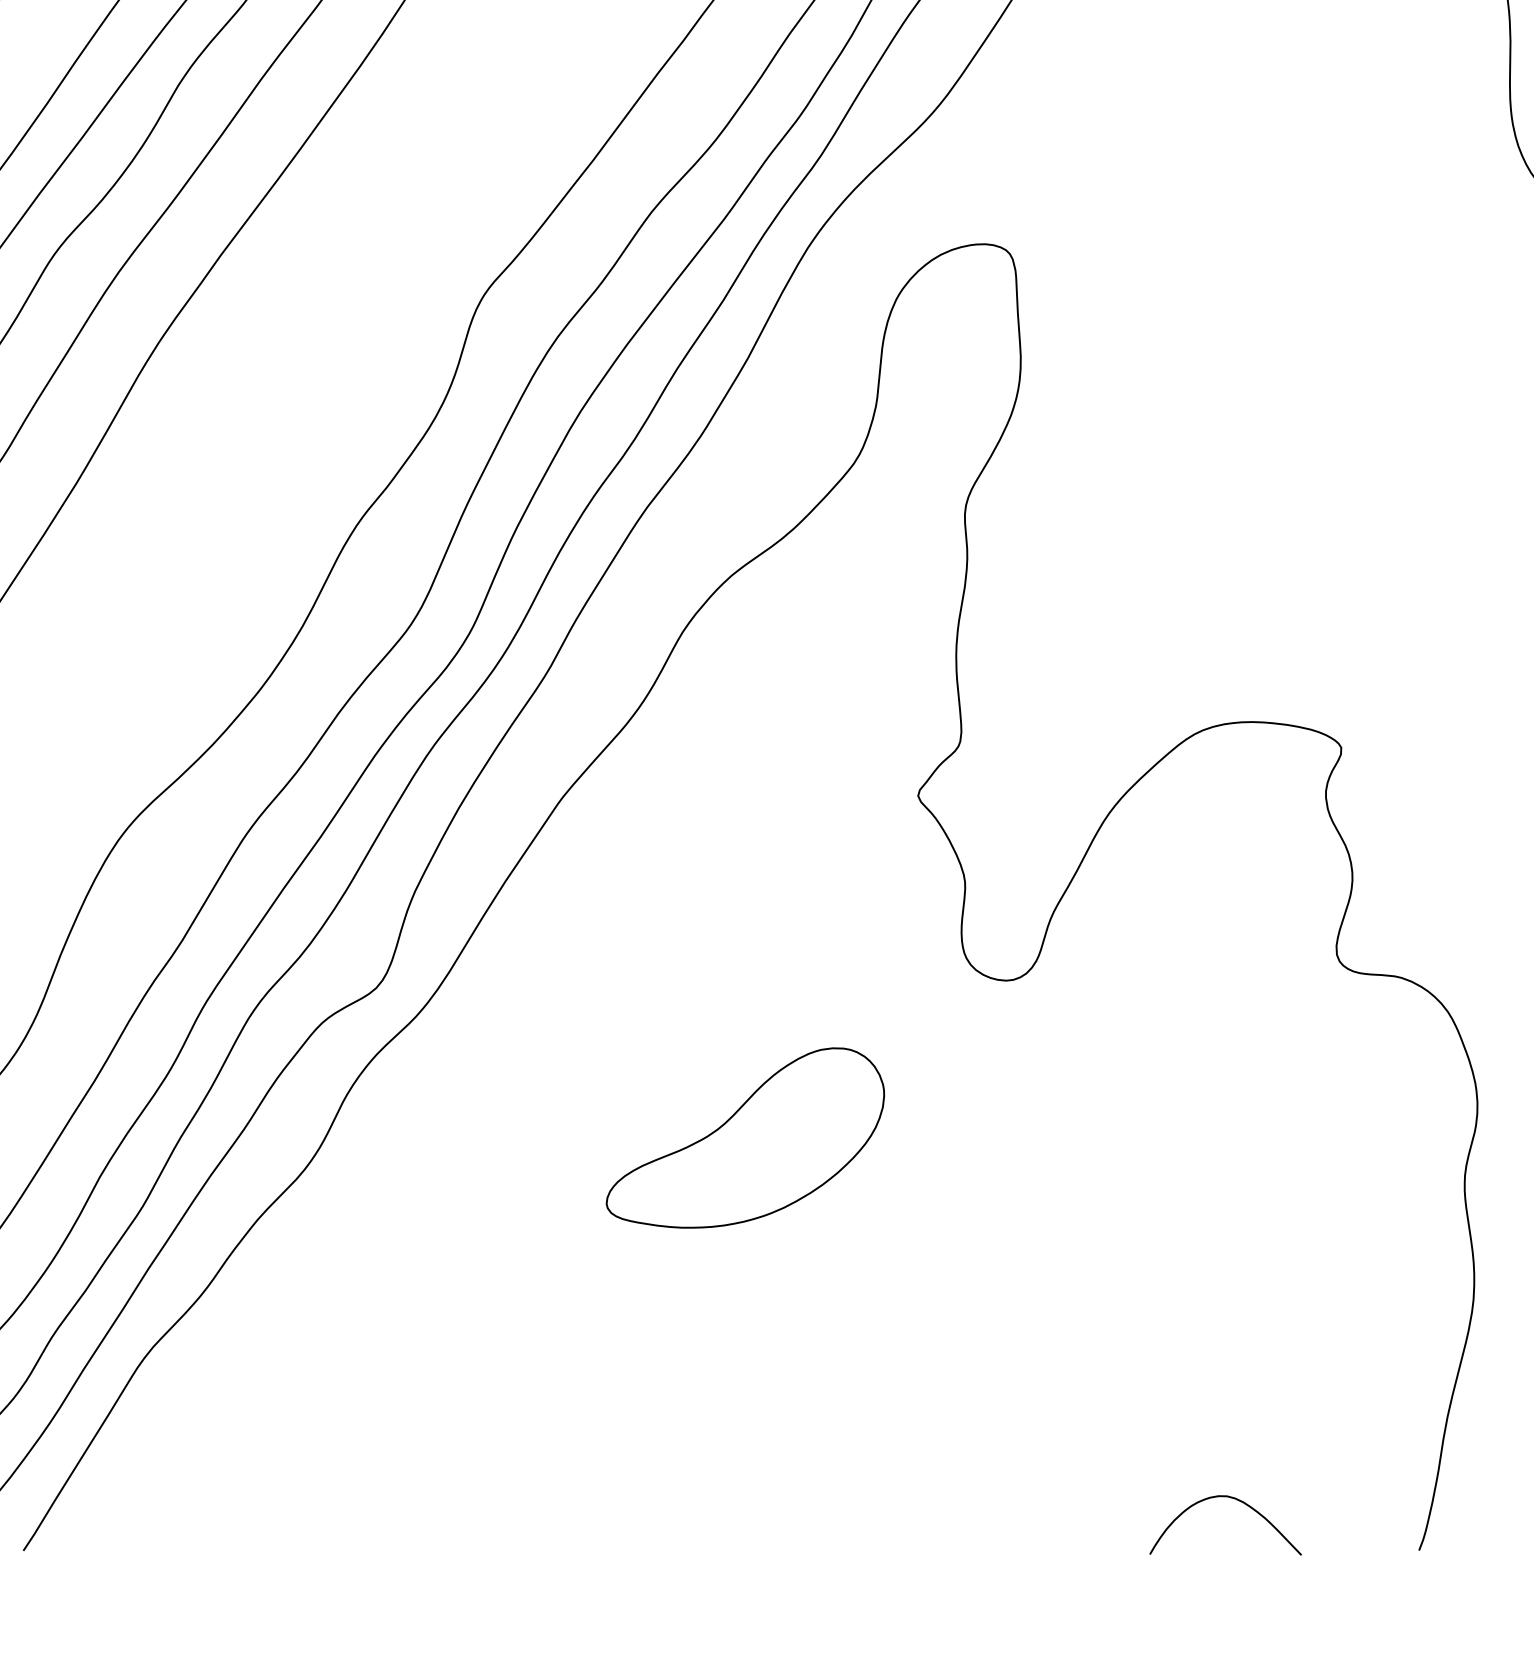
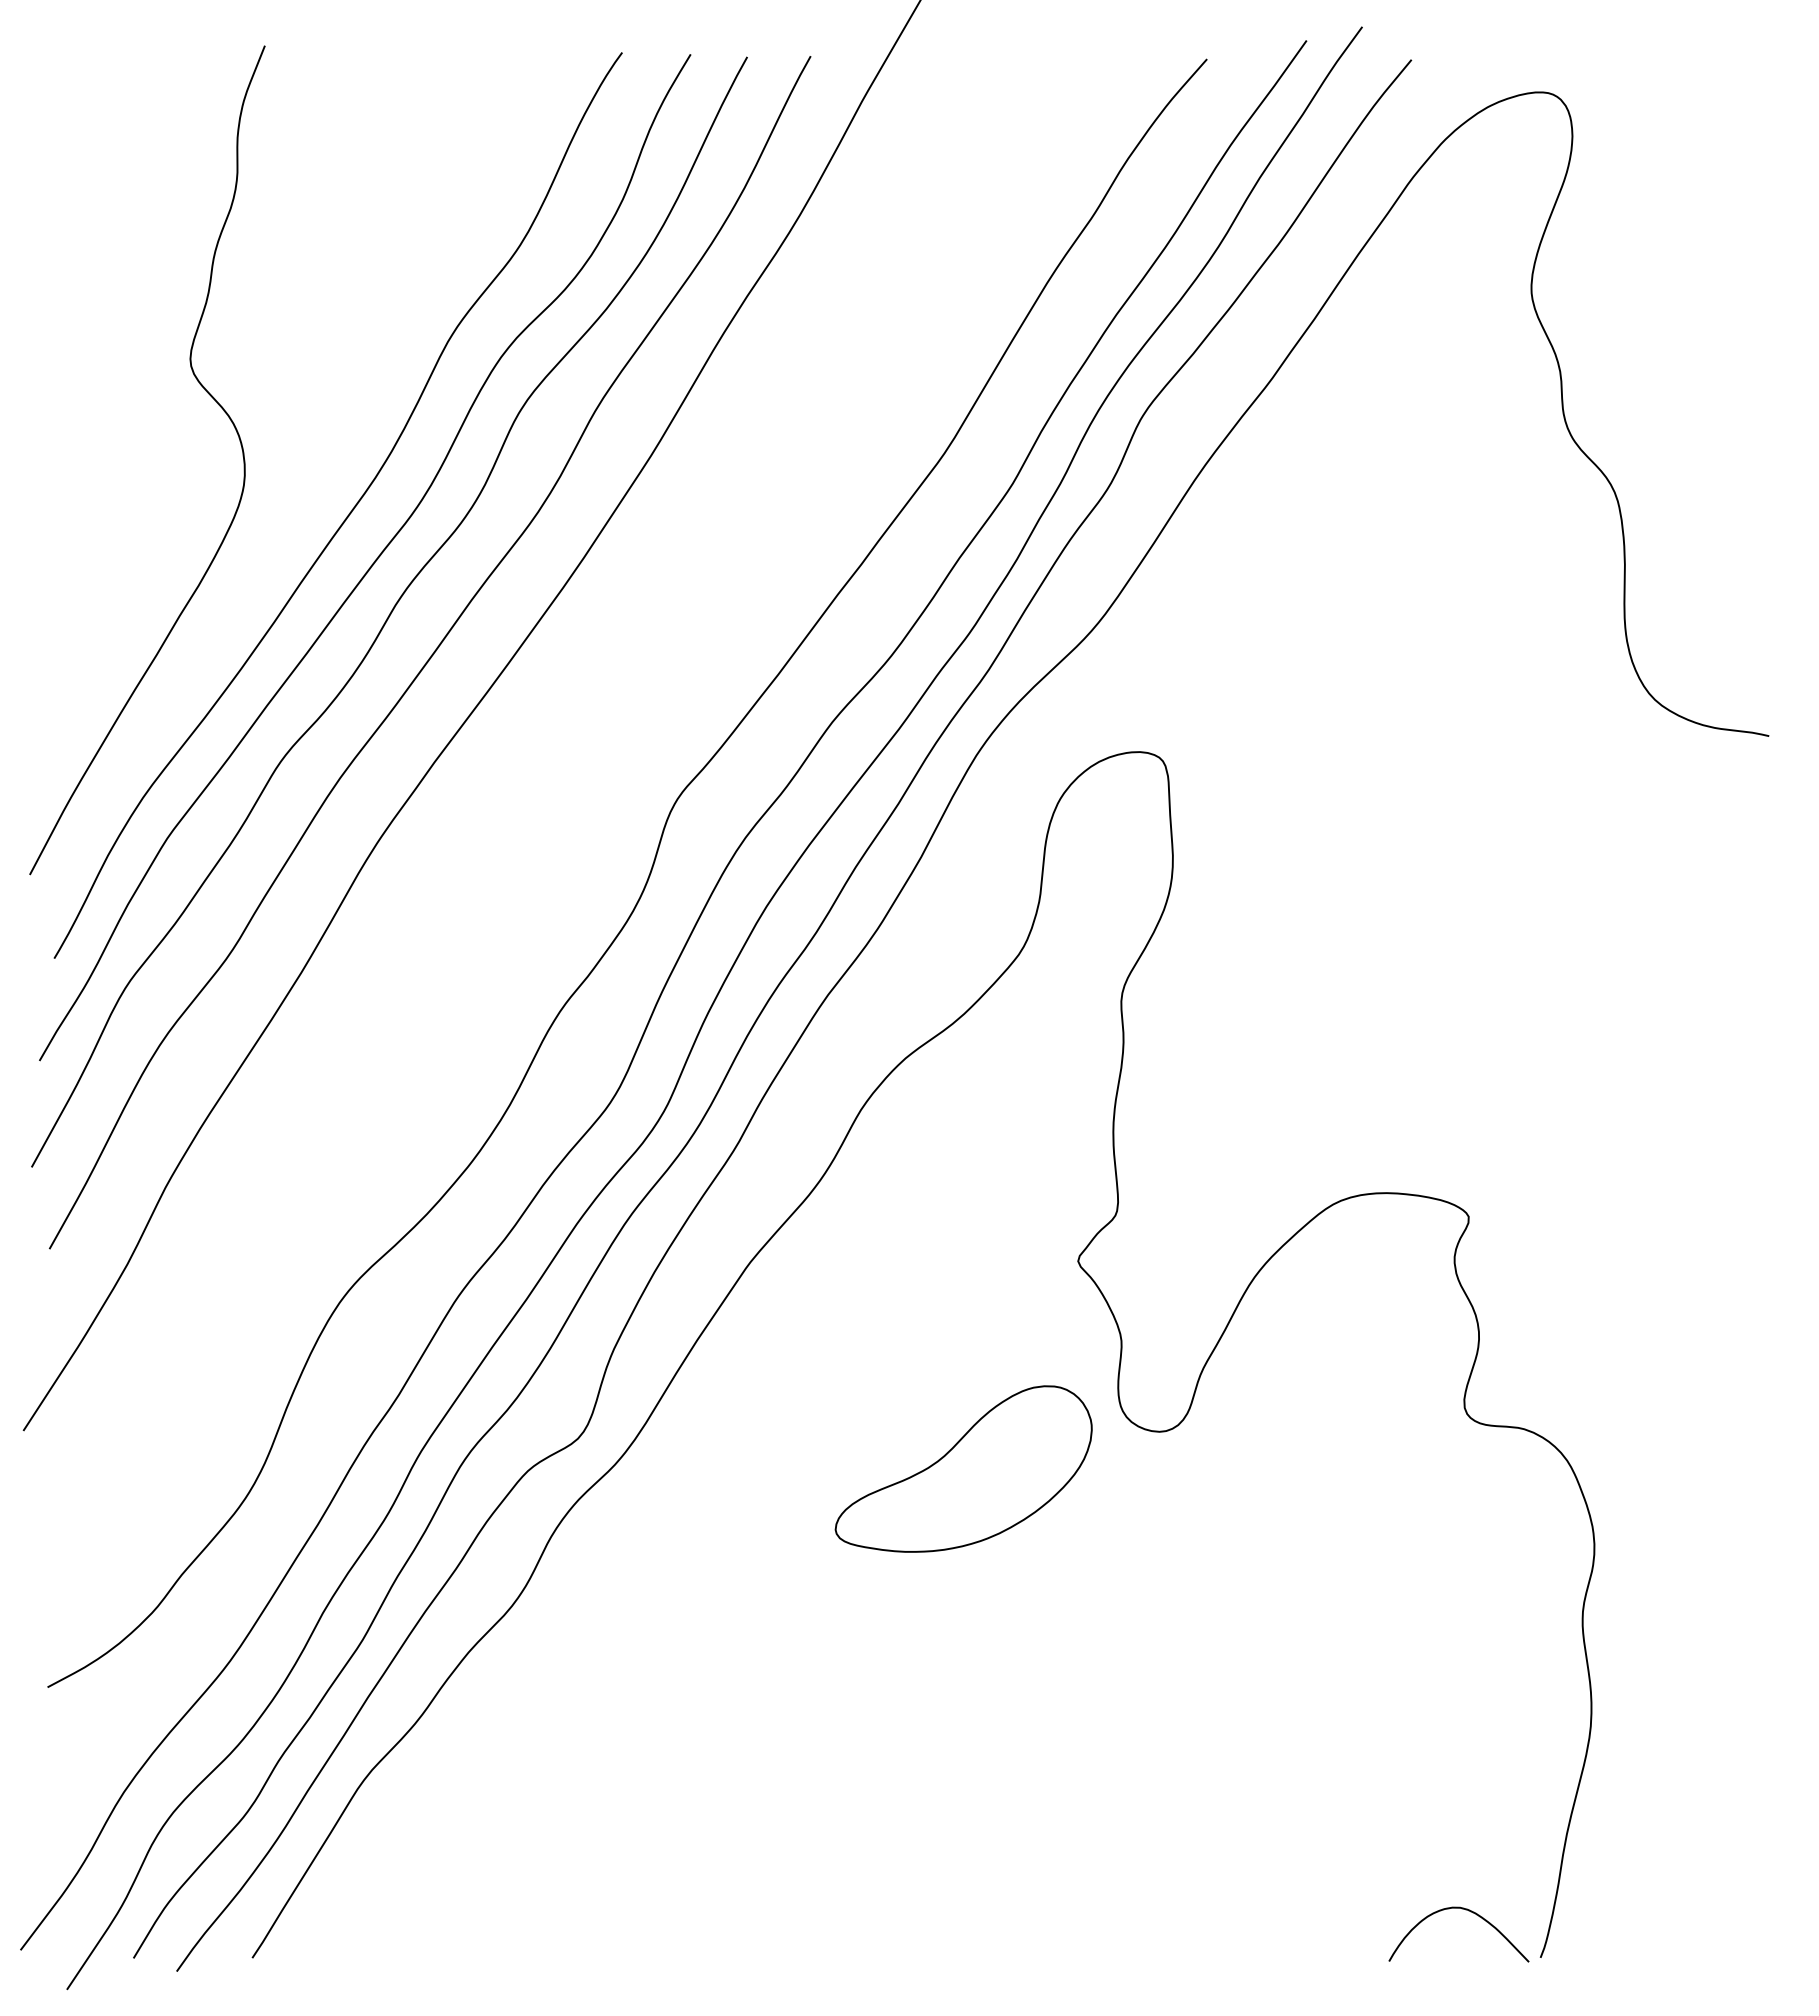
part: (745, 1137) -> (963, 1468), moved
curve: (1232, 1499) -> (1465, 1910), moved

